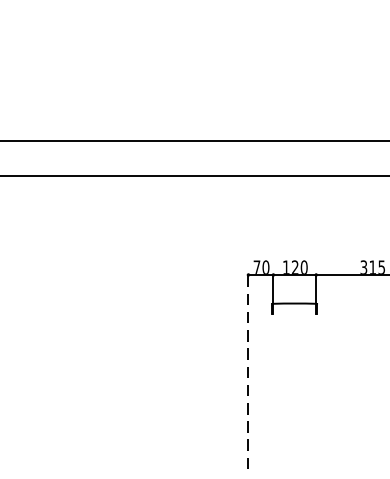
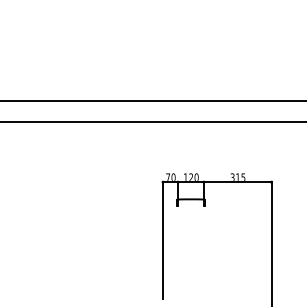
line: (249, 371) -> (163, 240), dashed -> solid

